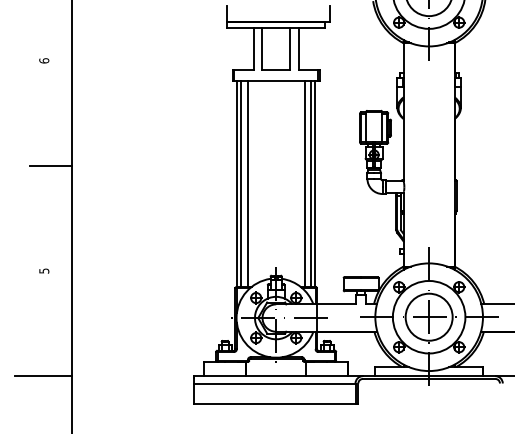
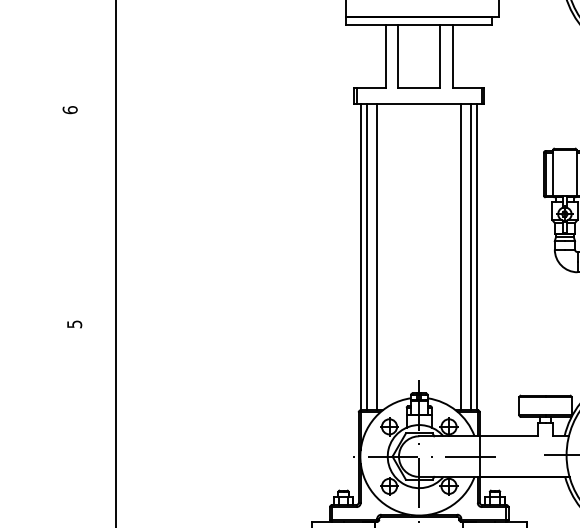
text: (44, 60) -> (70, 109), moved
line: (50, 166) -> (83, 231), removed
text: (44, 270) -> (74, 323), moved

